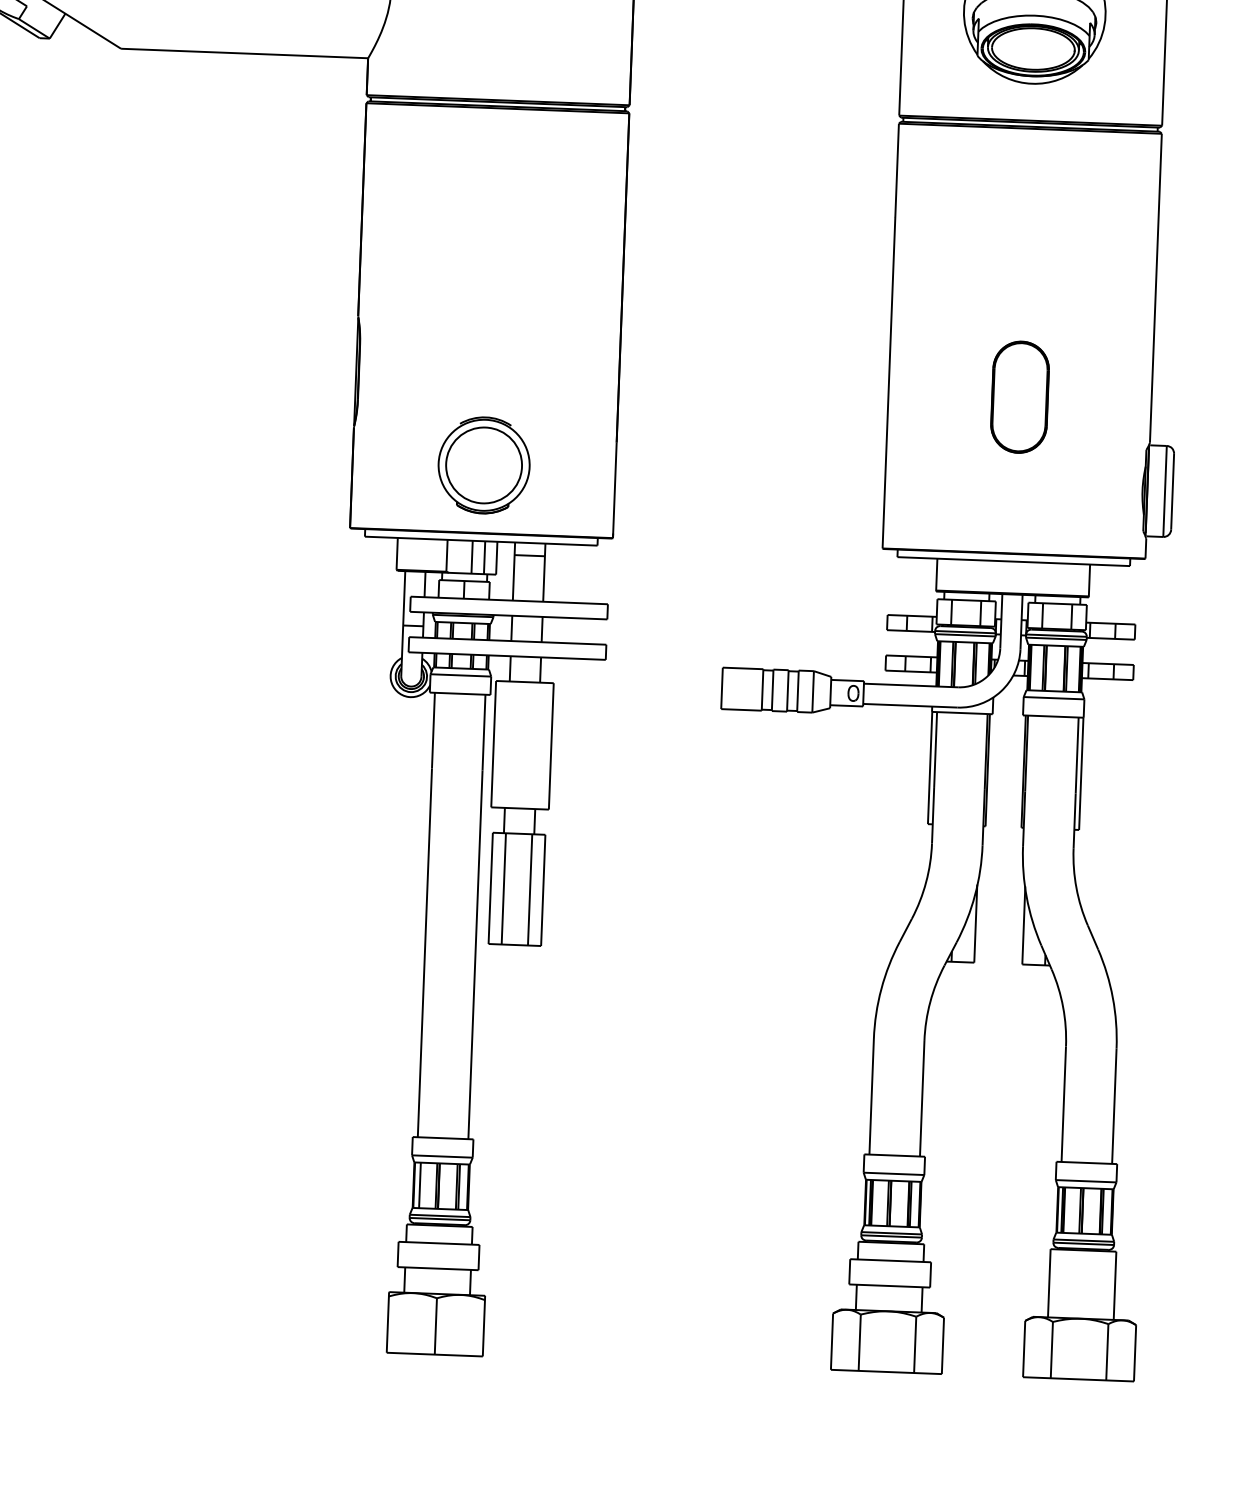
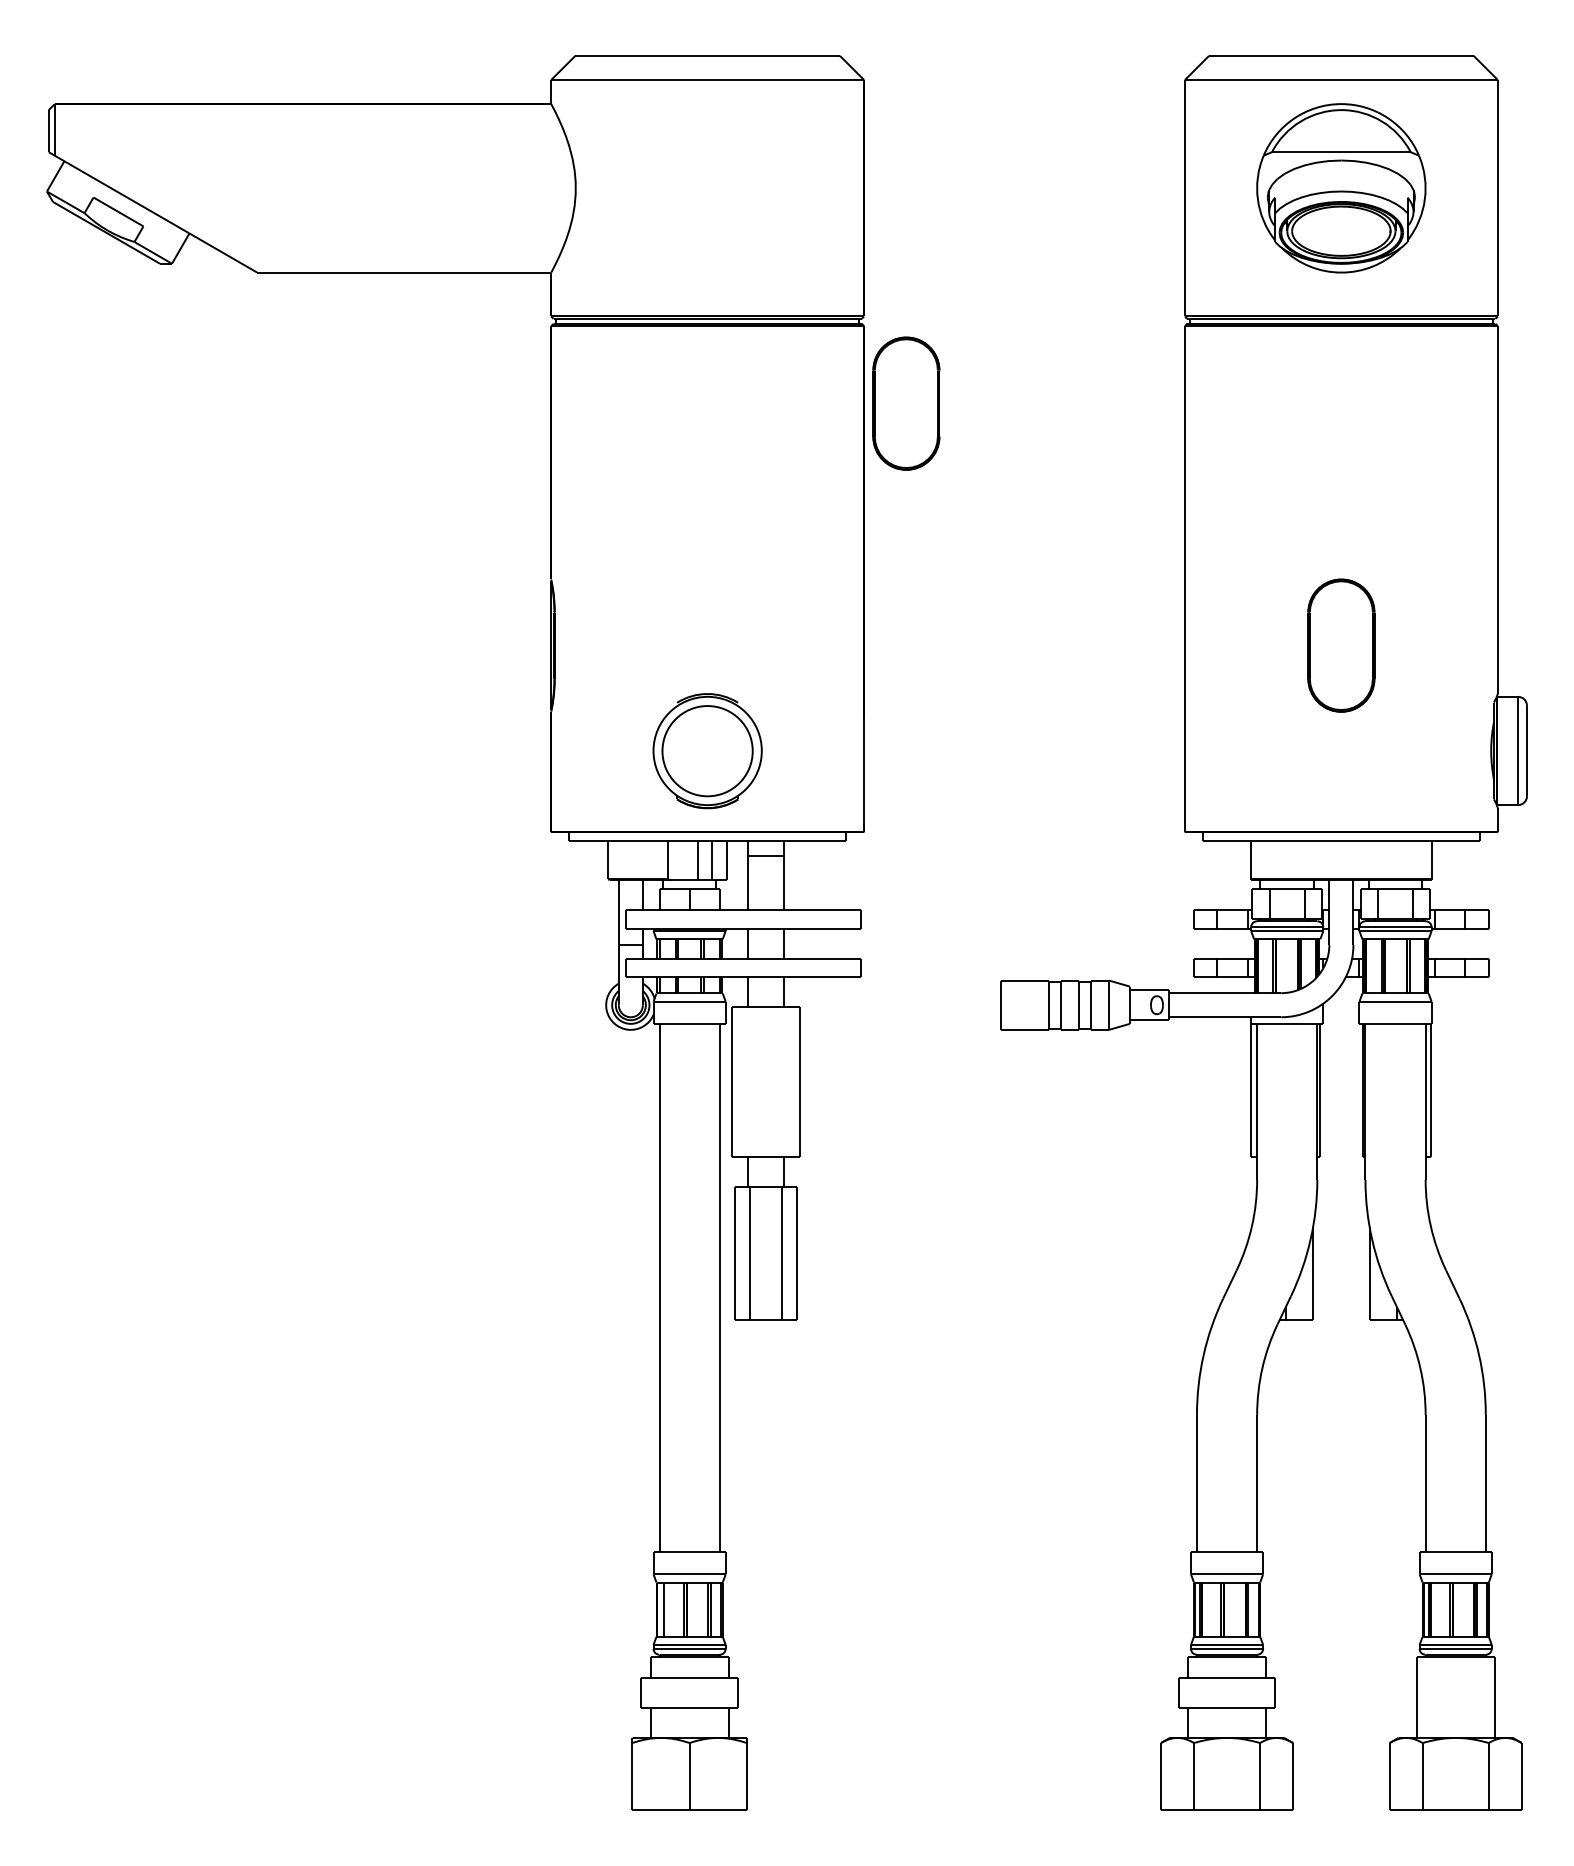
part: (662, 179) -> (906, 403), added

